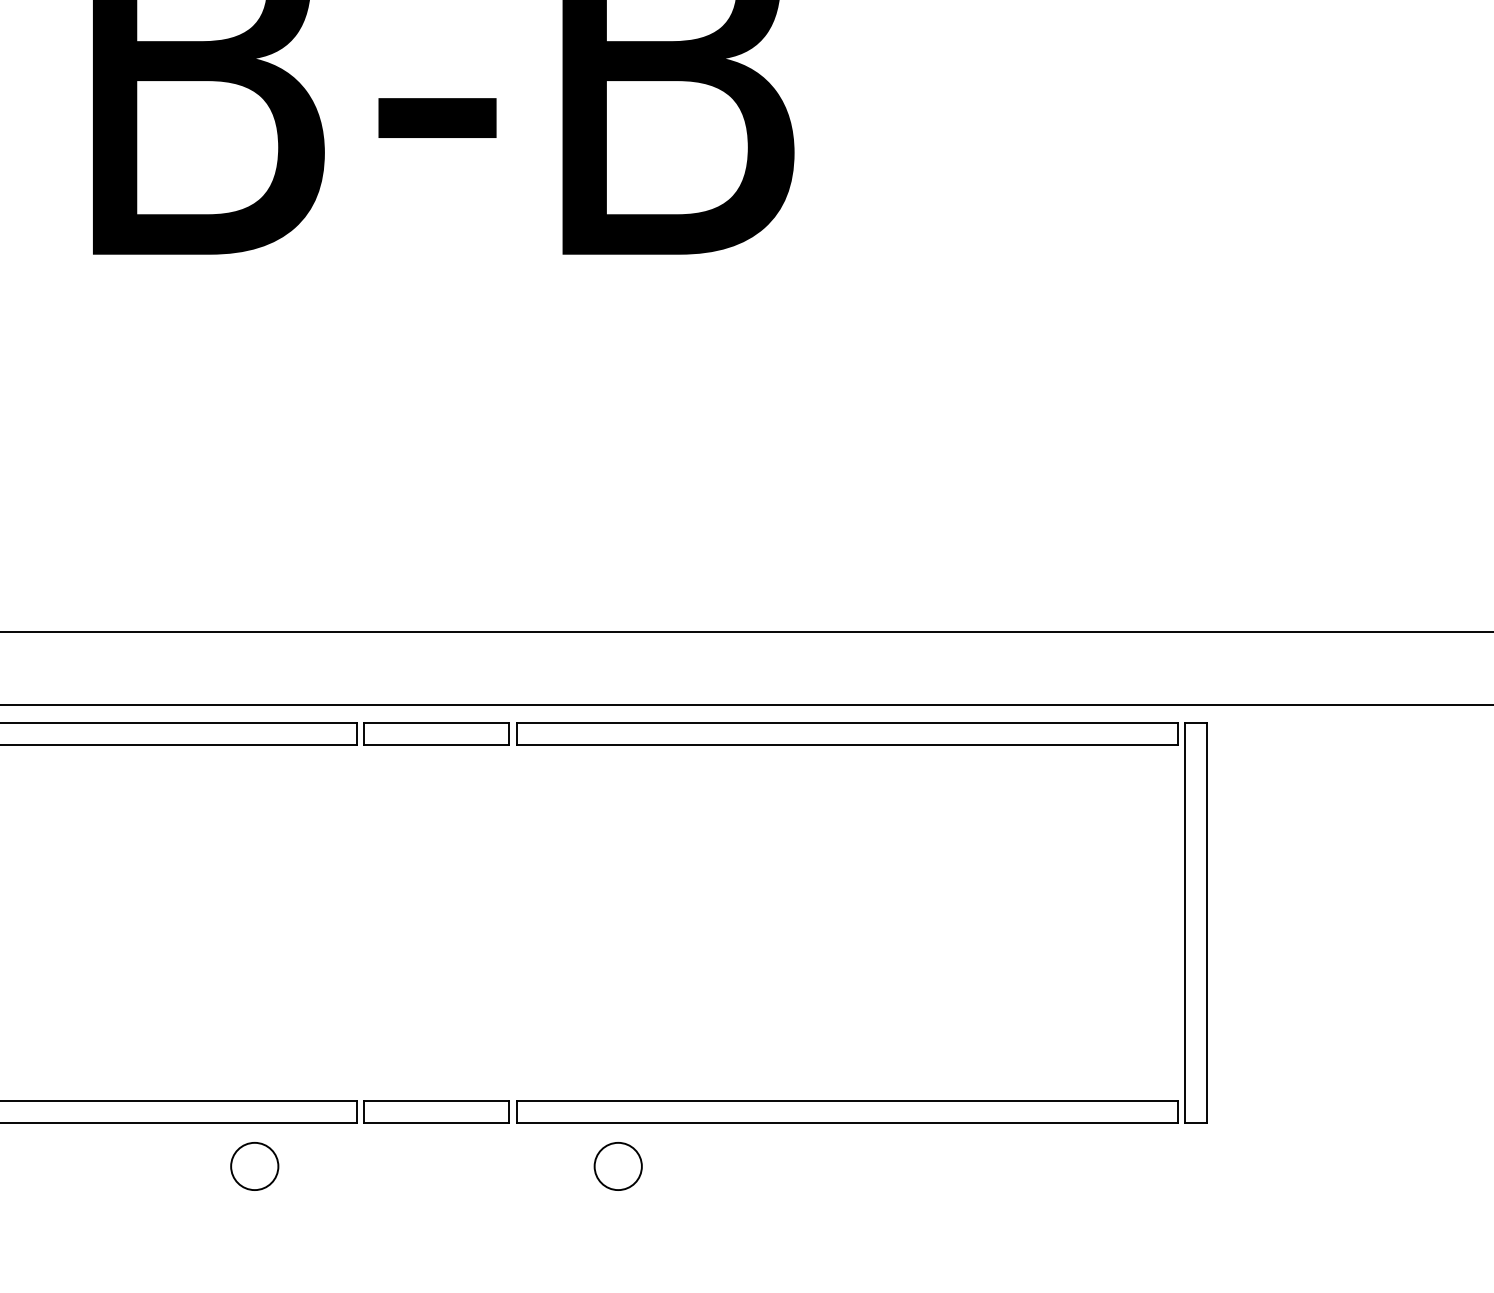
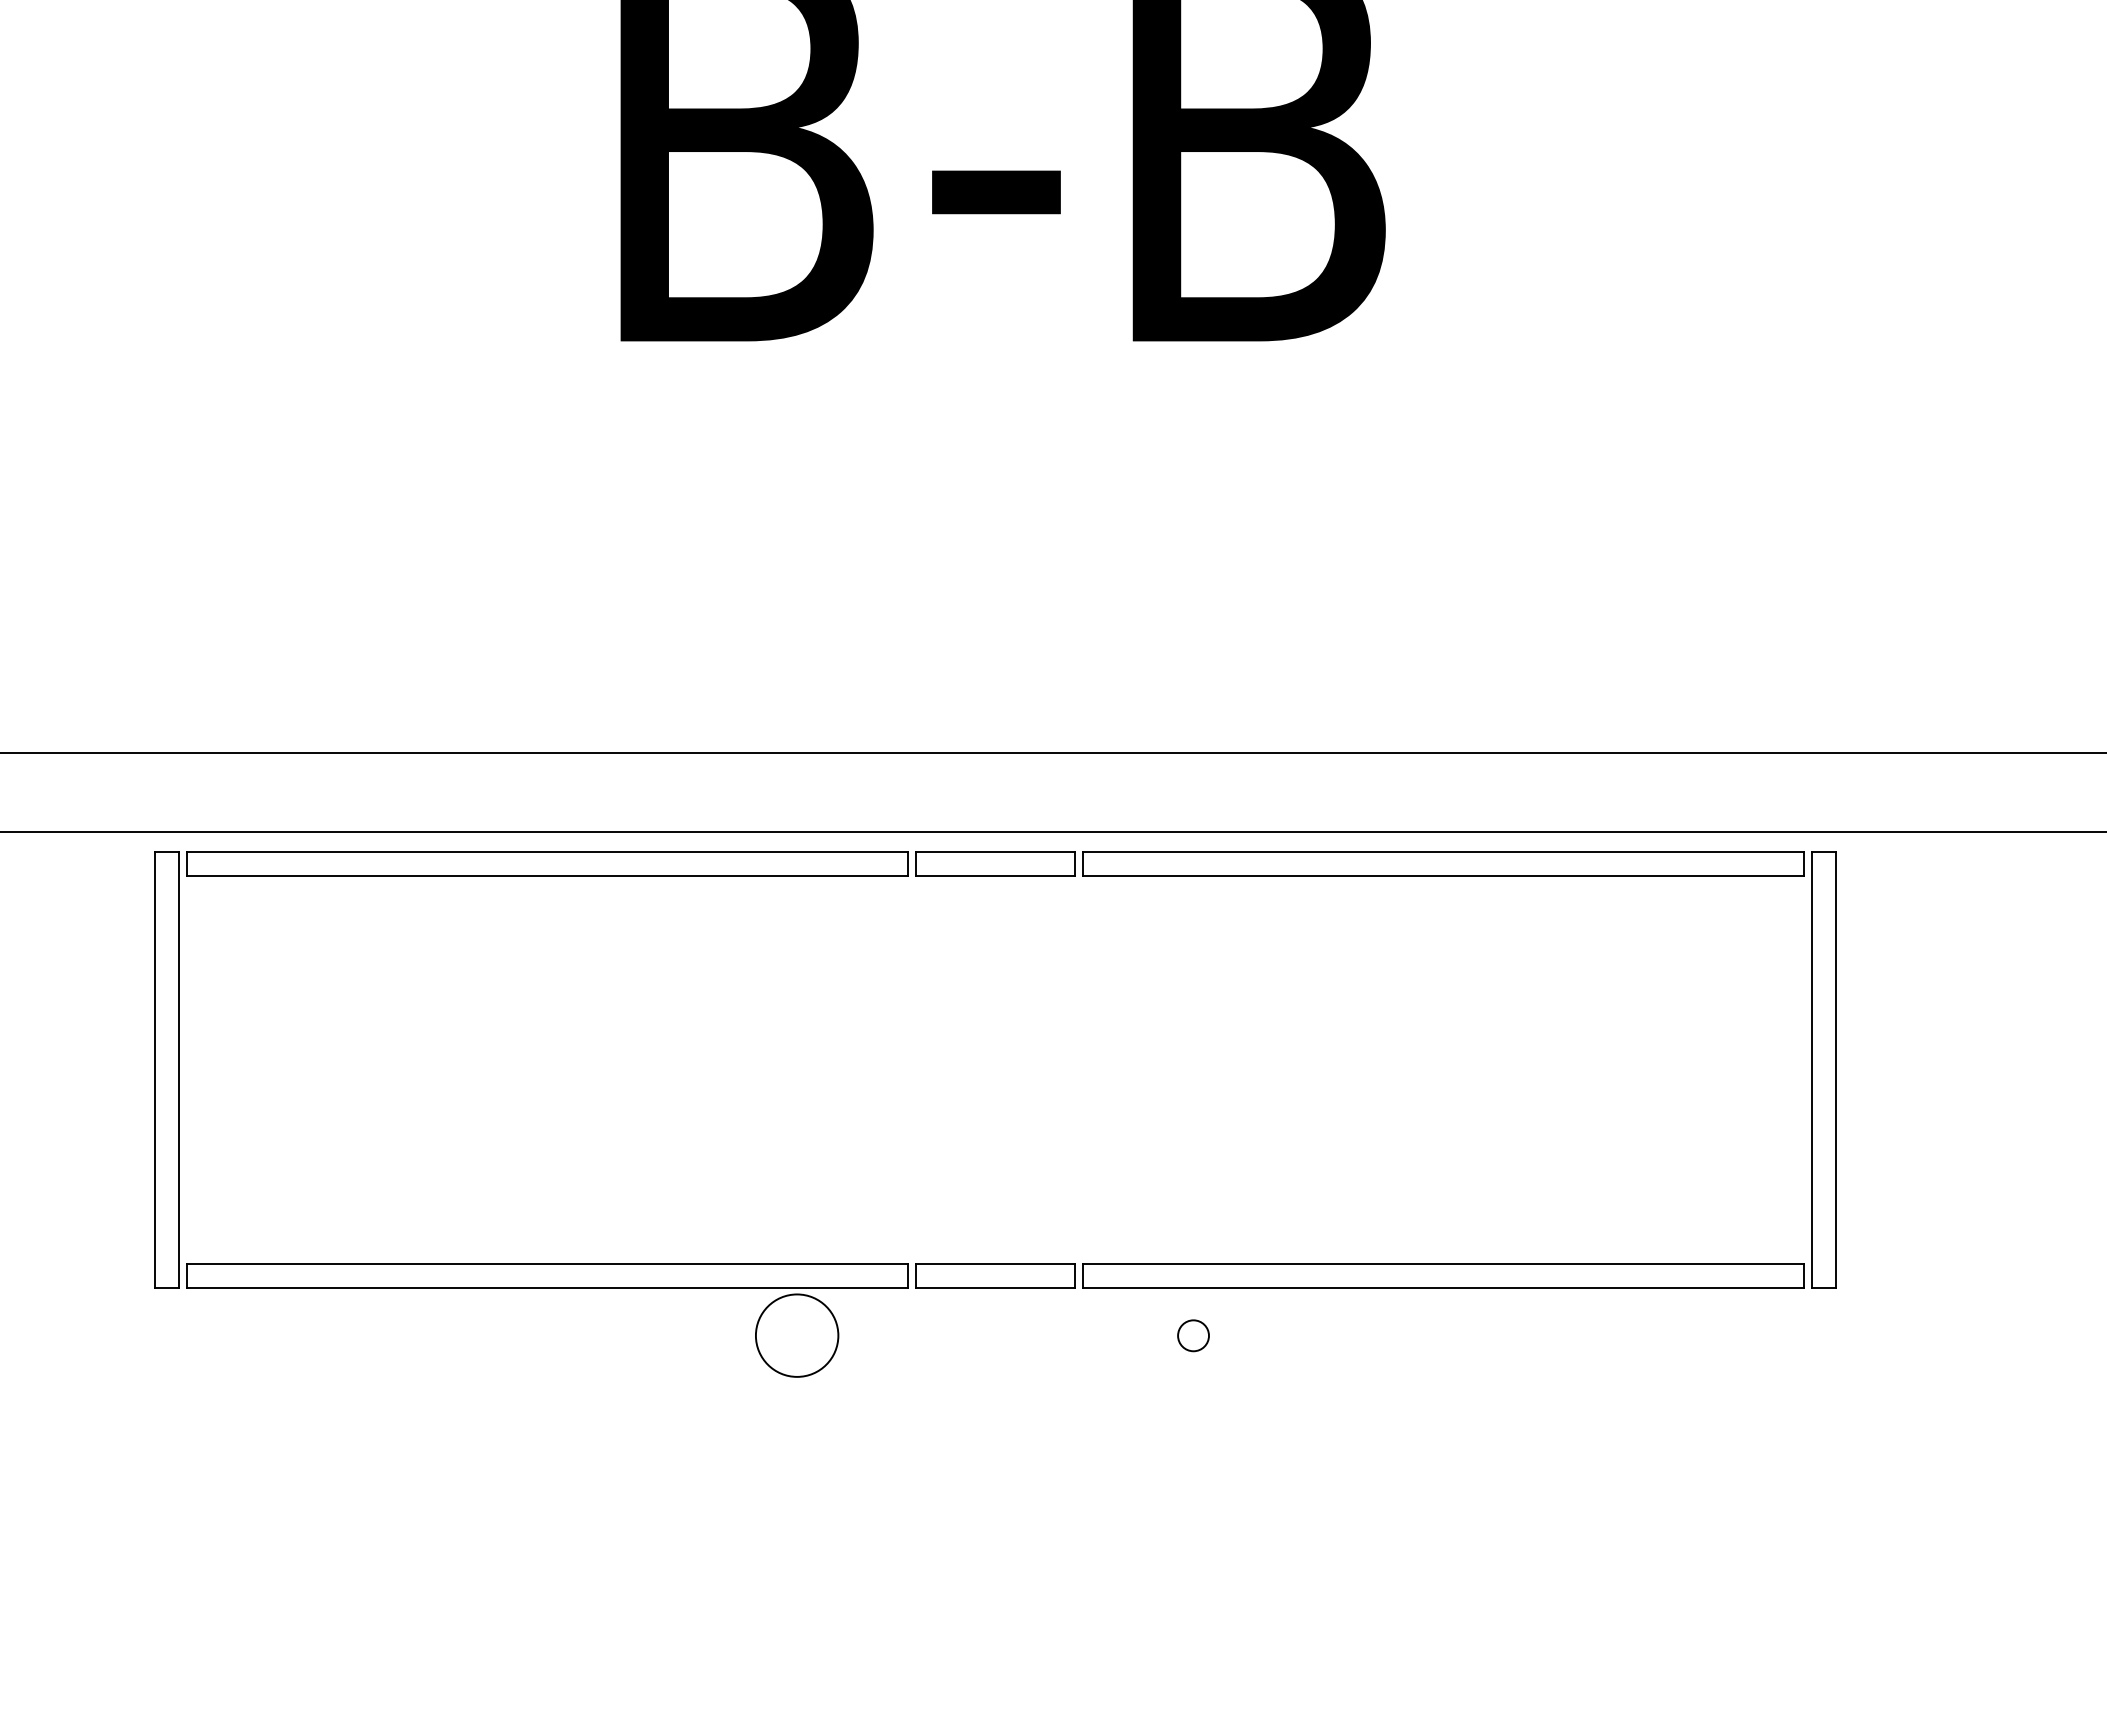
circle: (254, 1166) -> (796, 1335), size x1.6
circle: (618, 1166) -> (1193, 1335), size x0.6

